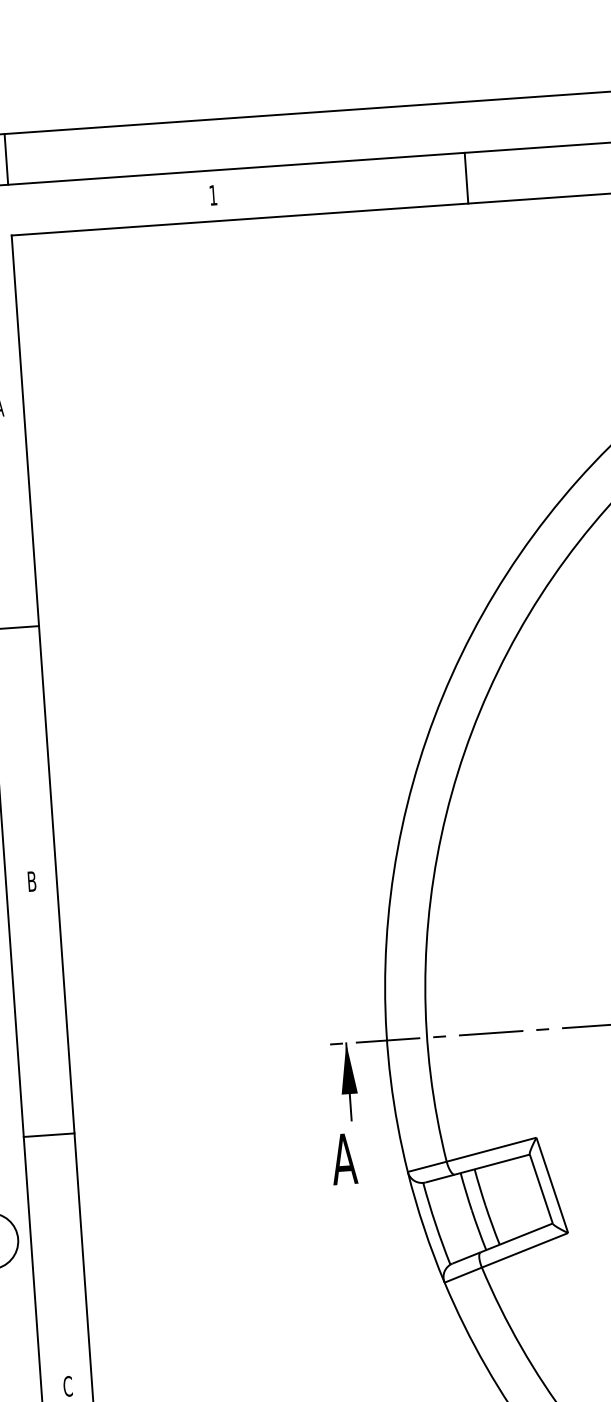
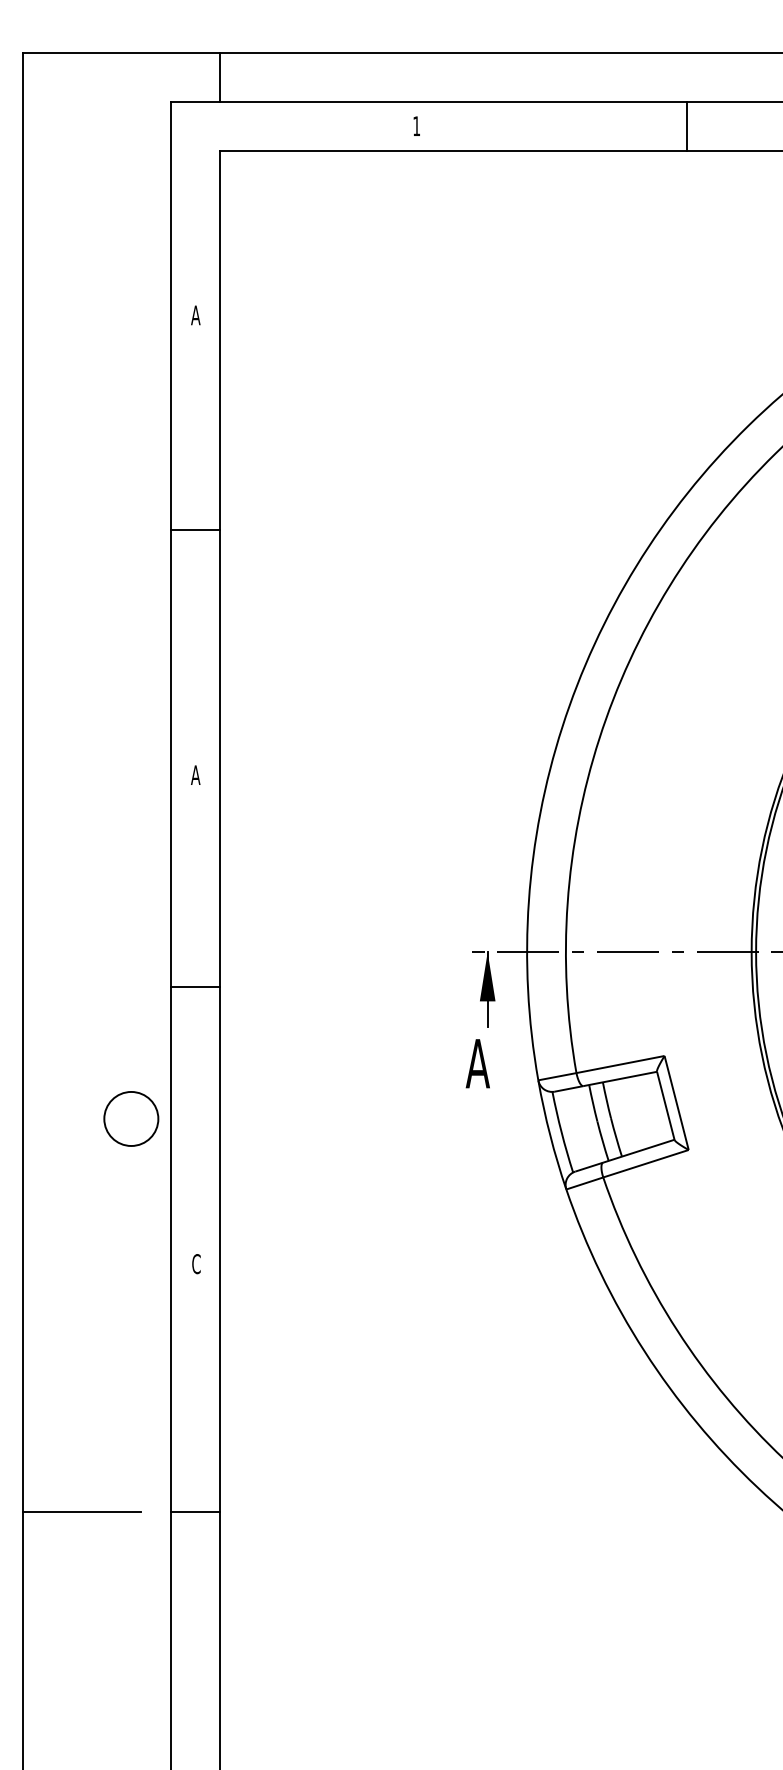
line: (466, 177) -> (686, 126), moved
text: (31, 880) -> (195, 774), B -> A
line: (48, 1134) -> (194, 986), moved

